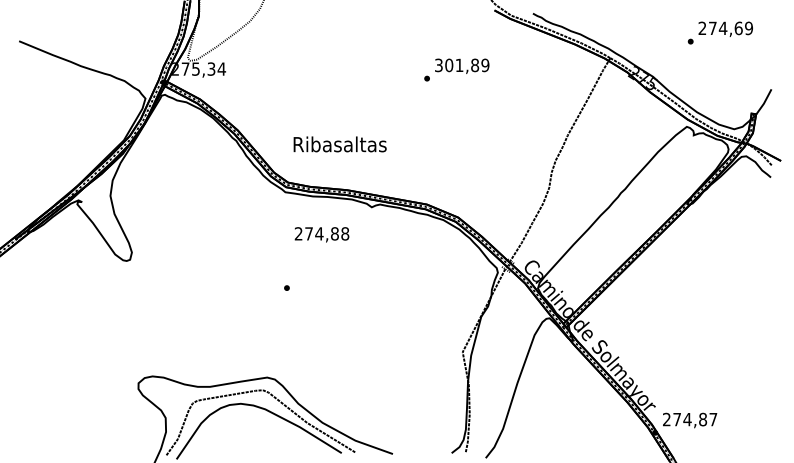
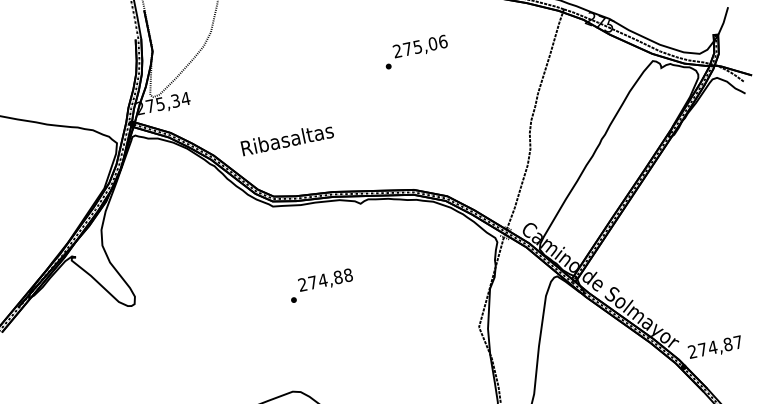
text: (462, 65) -> (420, 46), 301,89 -> 275,06
text: (339, 144) -> (286, 139), moved
text: (321, 234) -> (325, 280), moved

